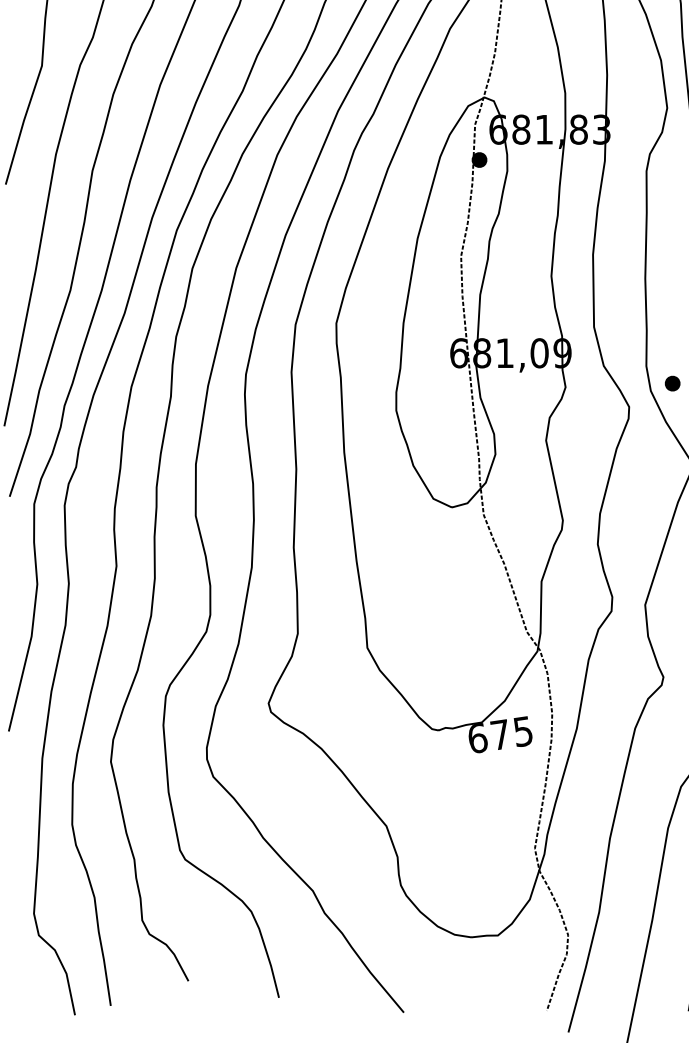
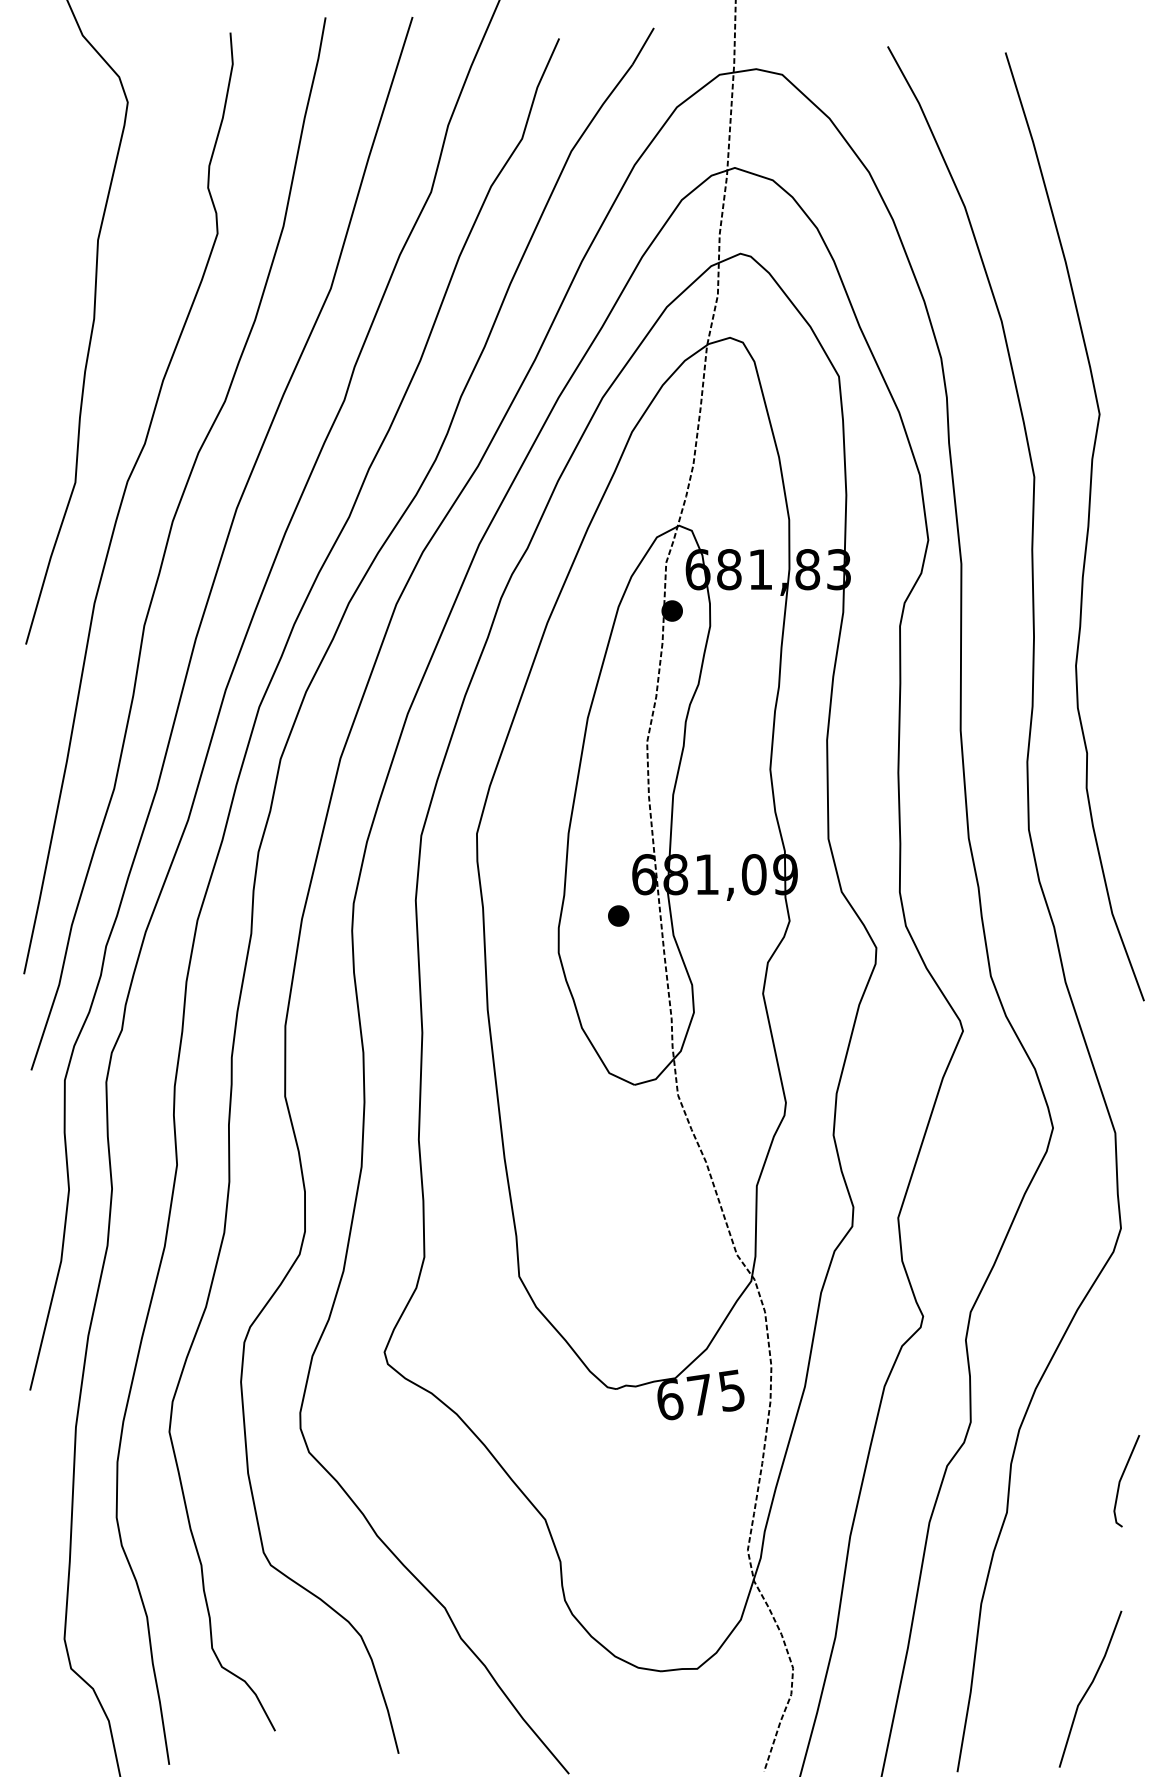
part: (672, 383) -> (618, 915), moved

